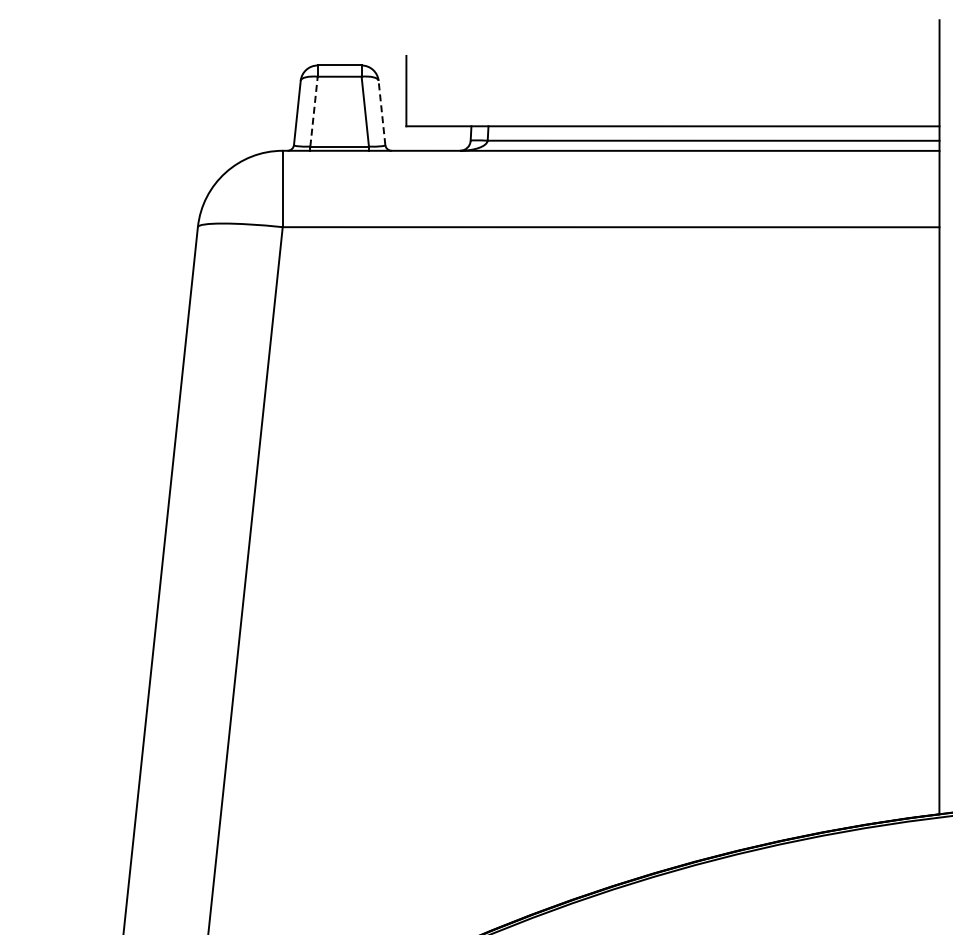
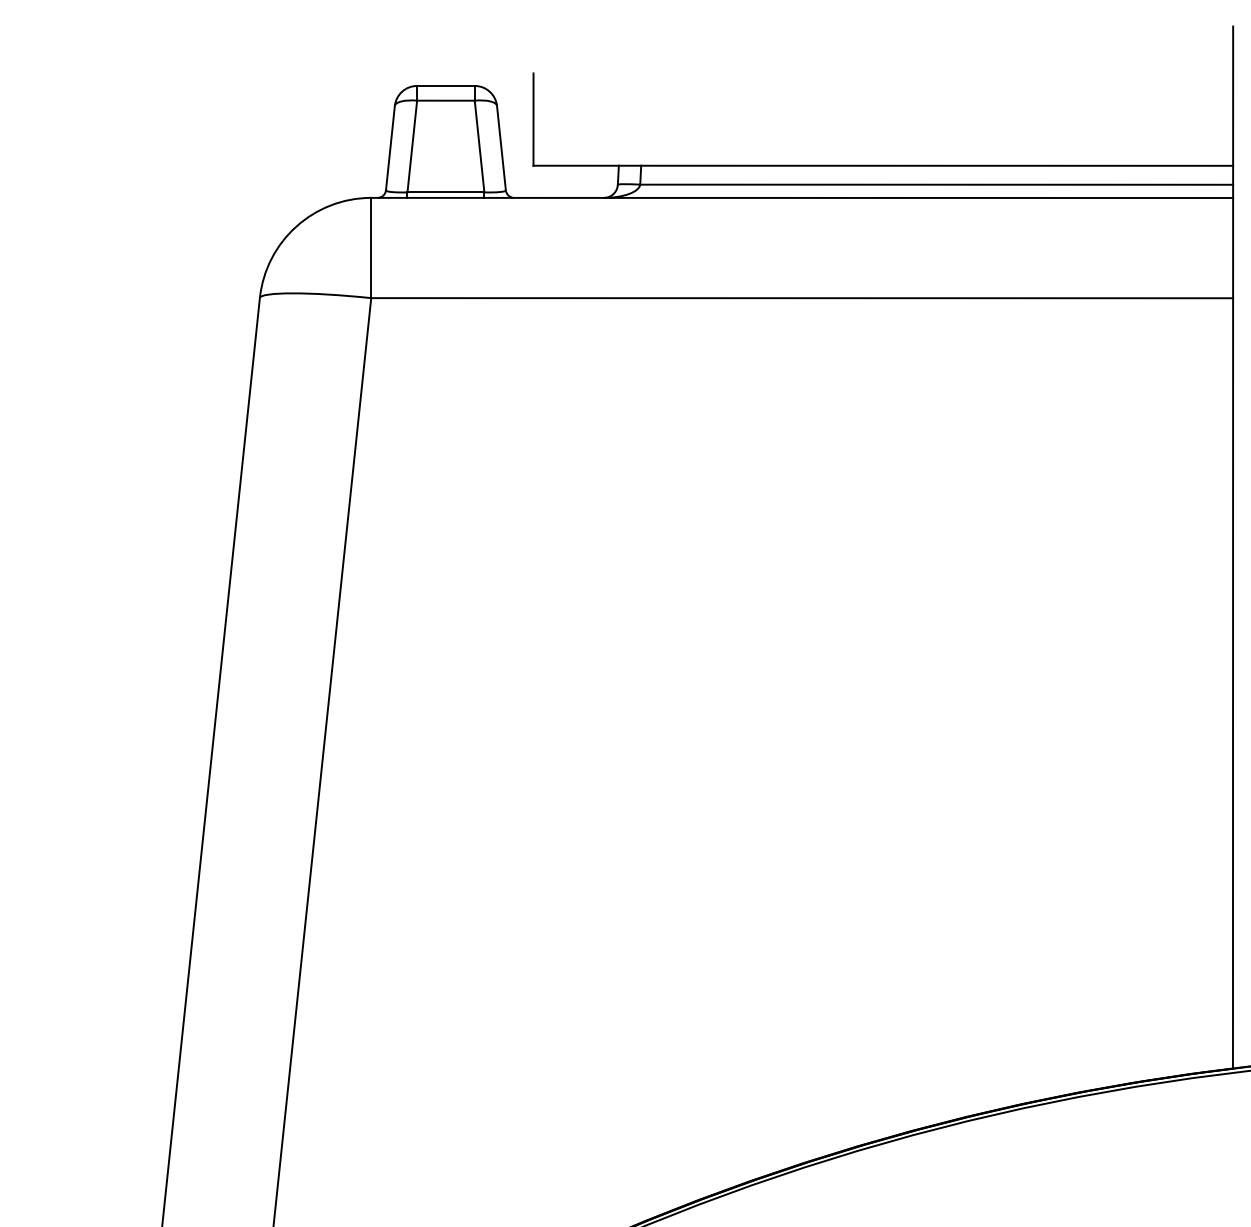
line: (314, 111) -> (412, 146), dashed -> solid
line: (381, 112) -> (500, 147), dashed -> solid

